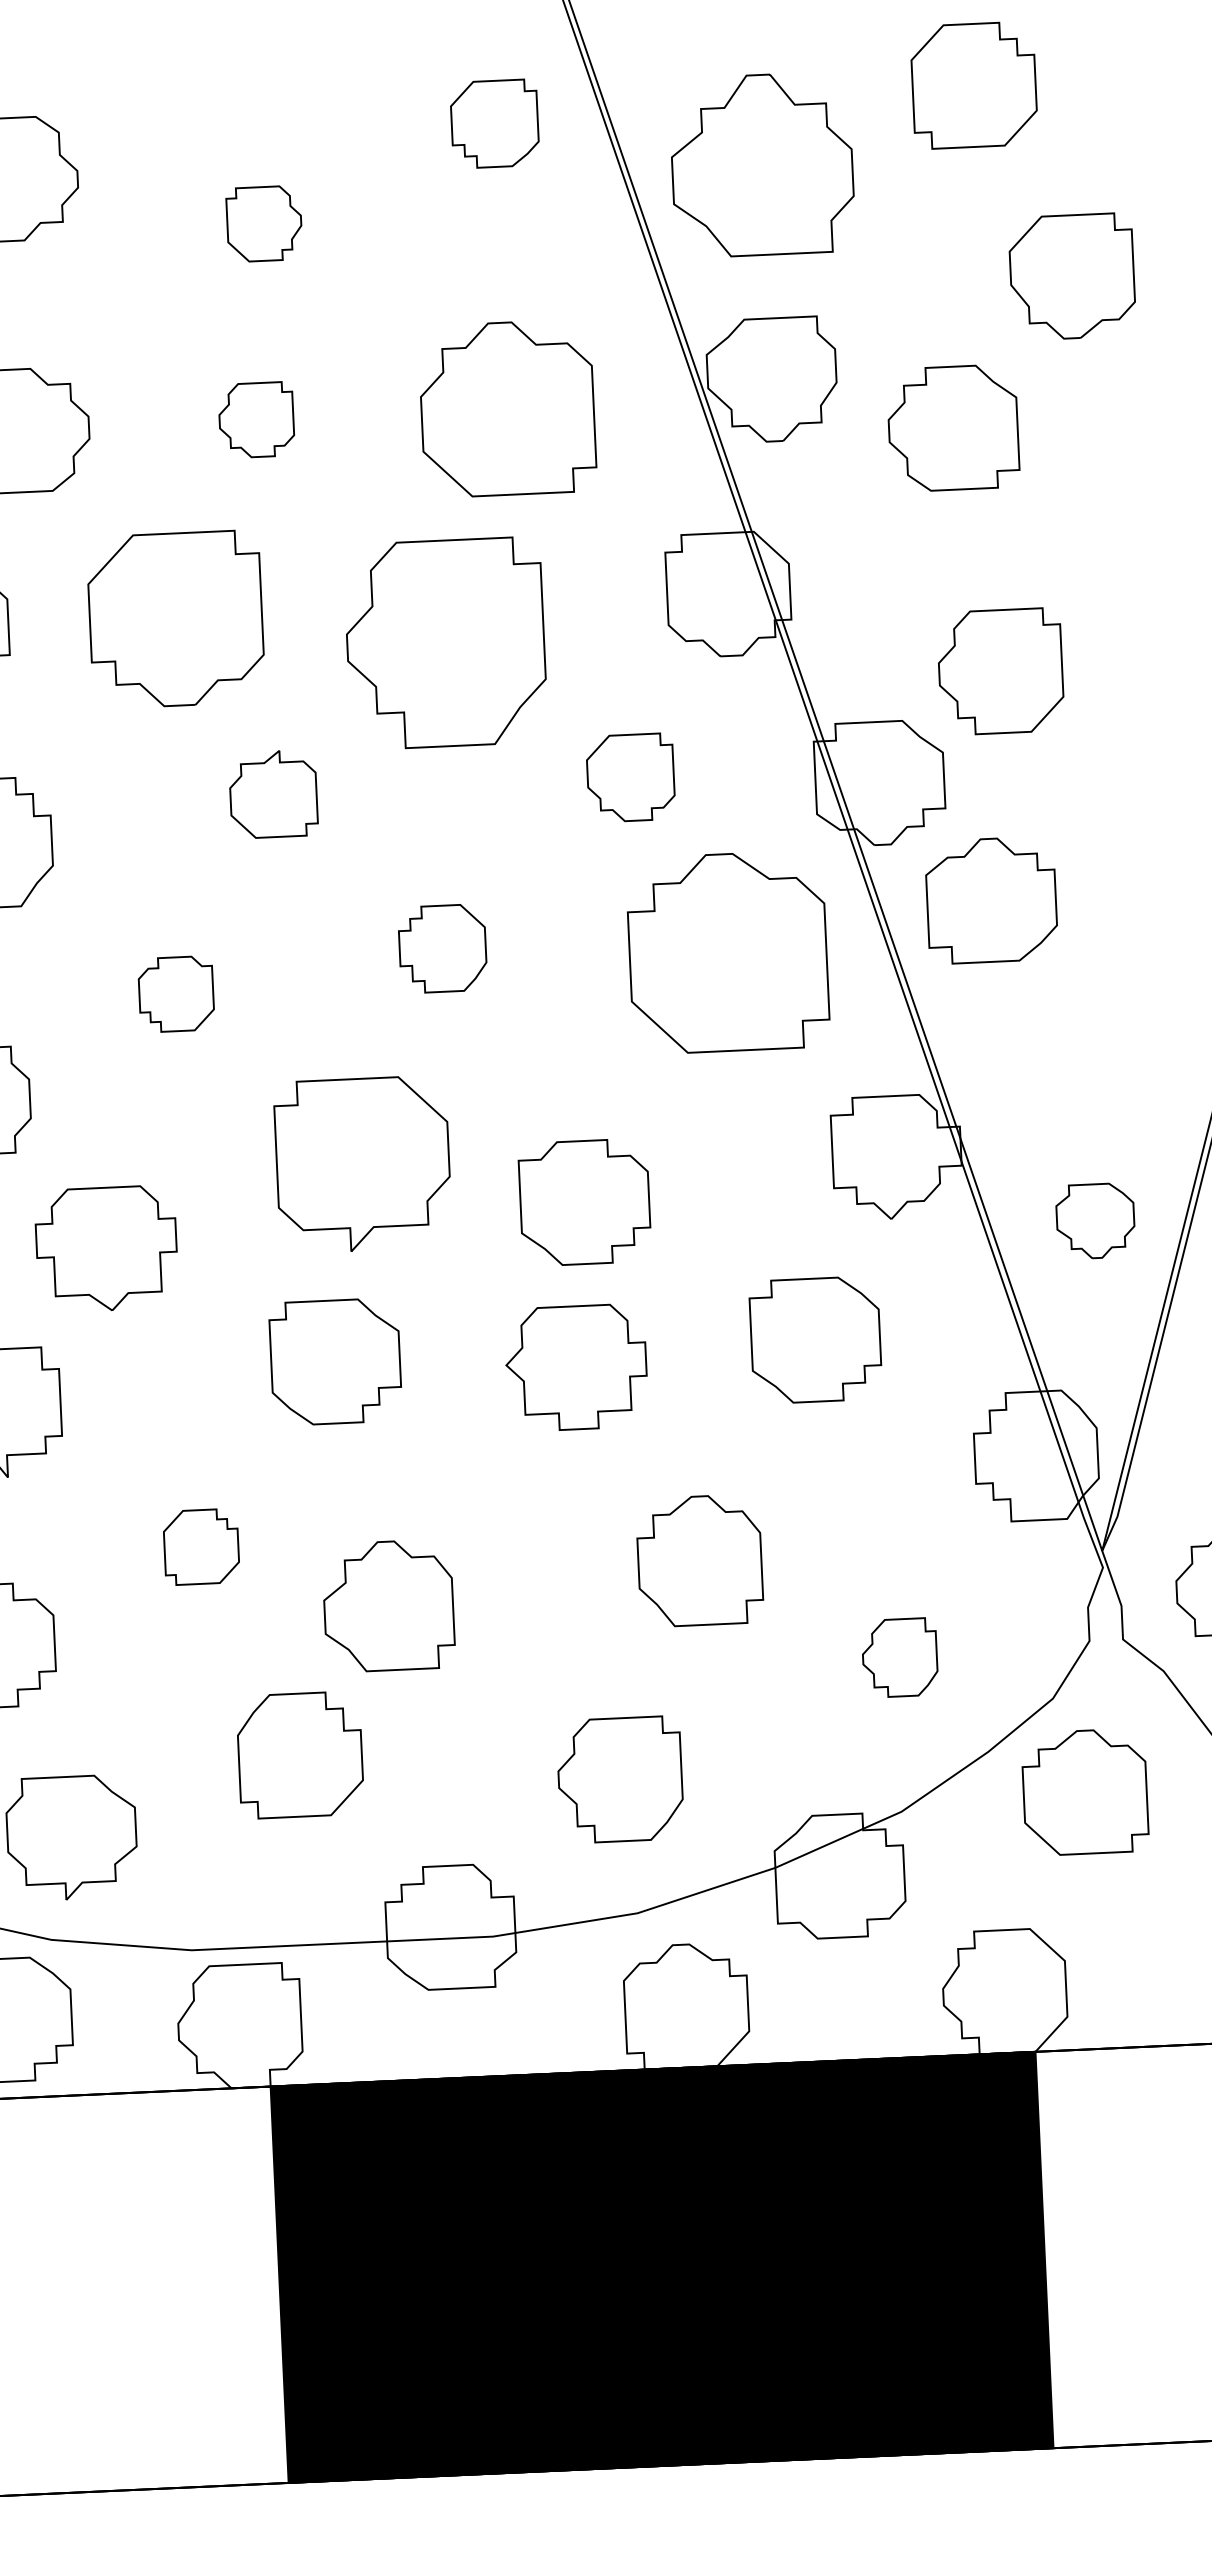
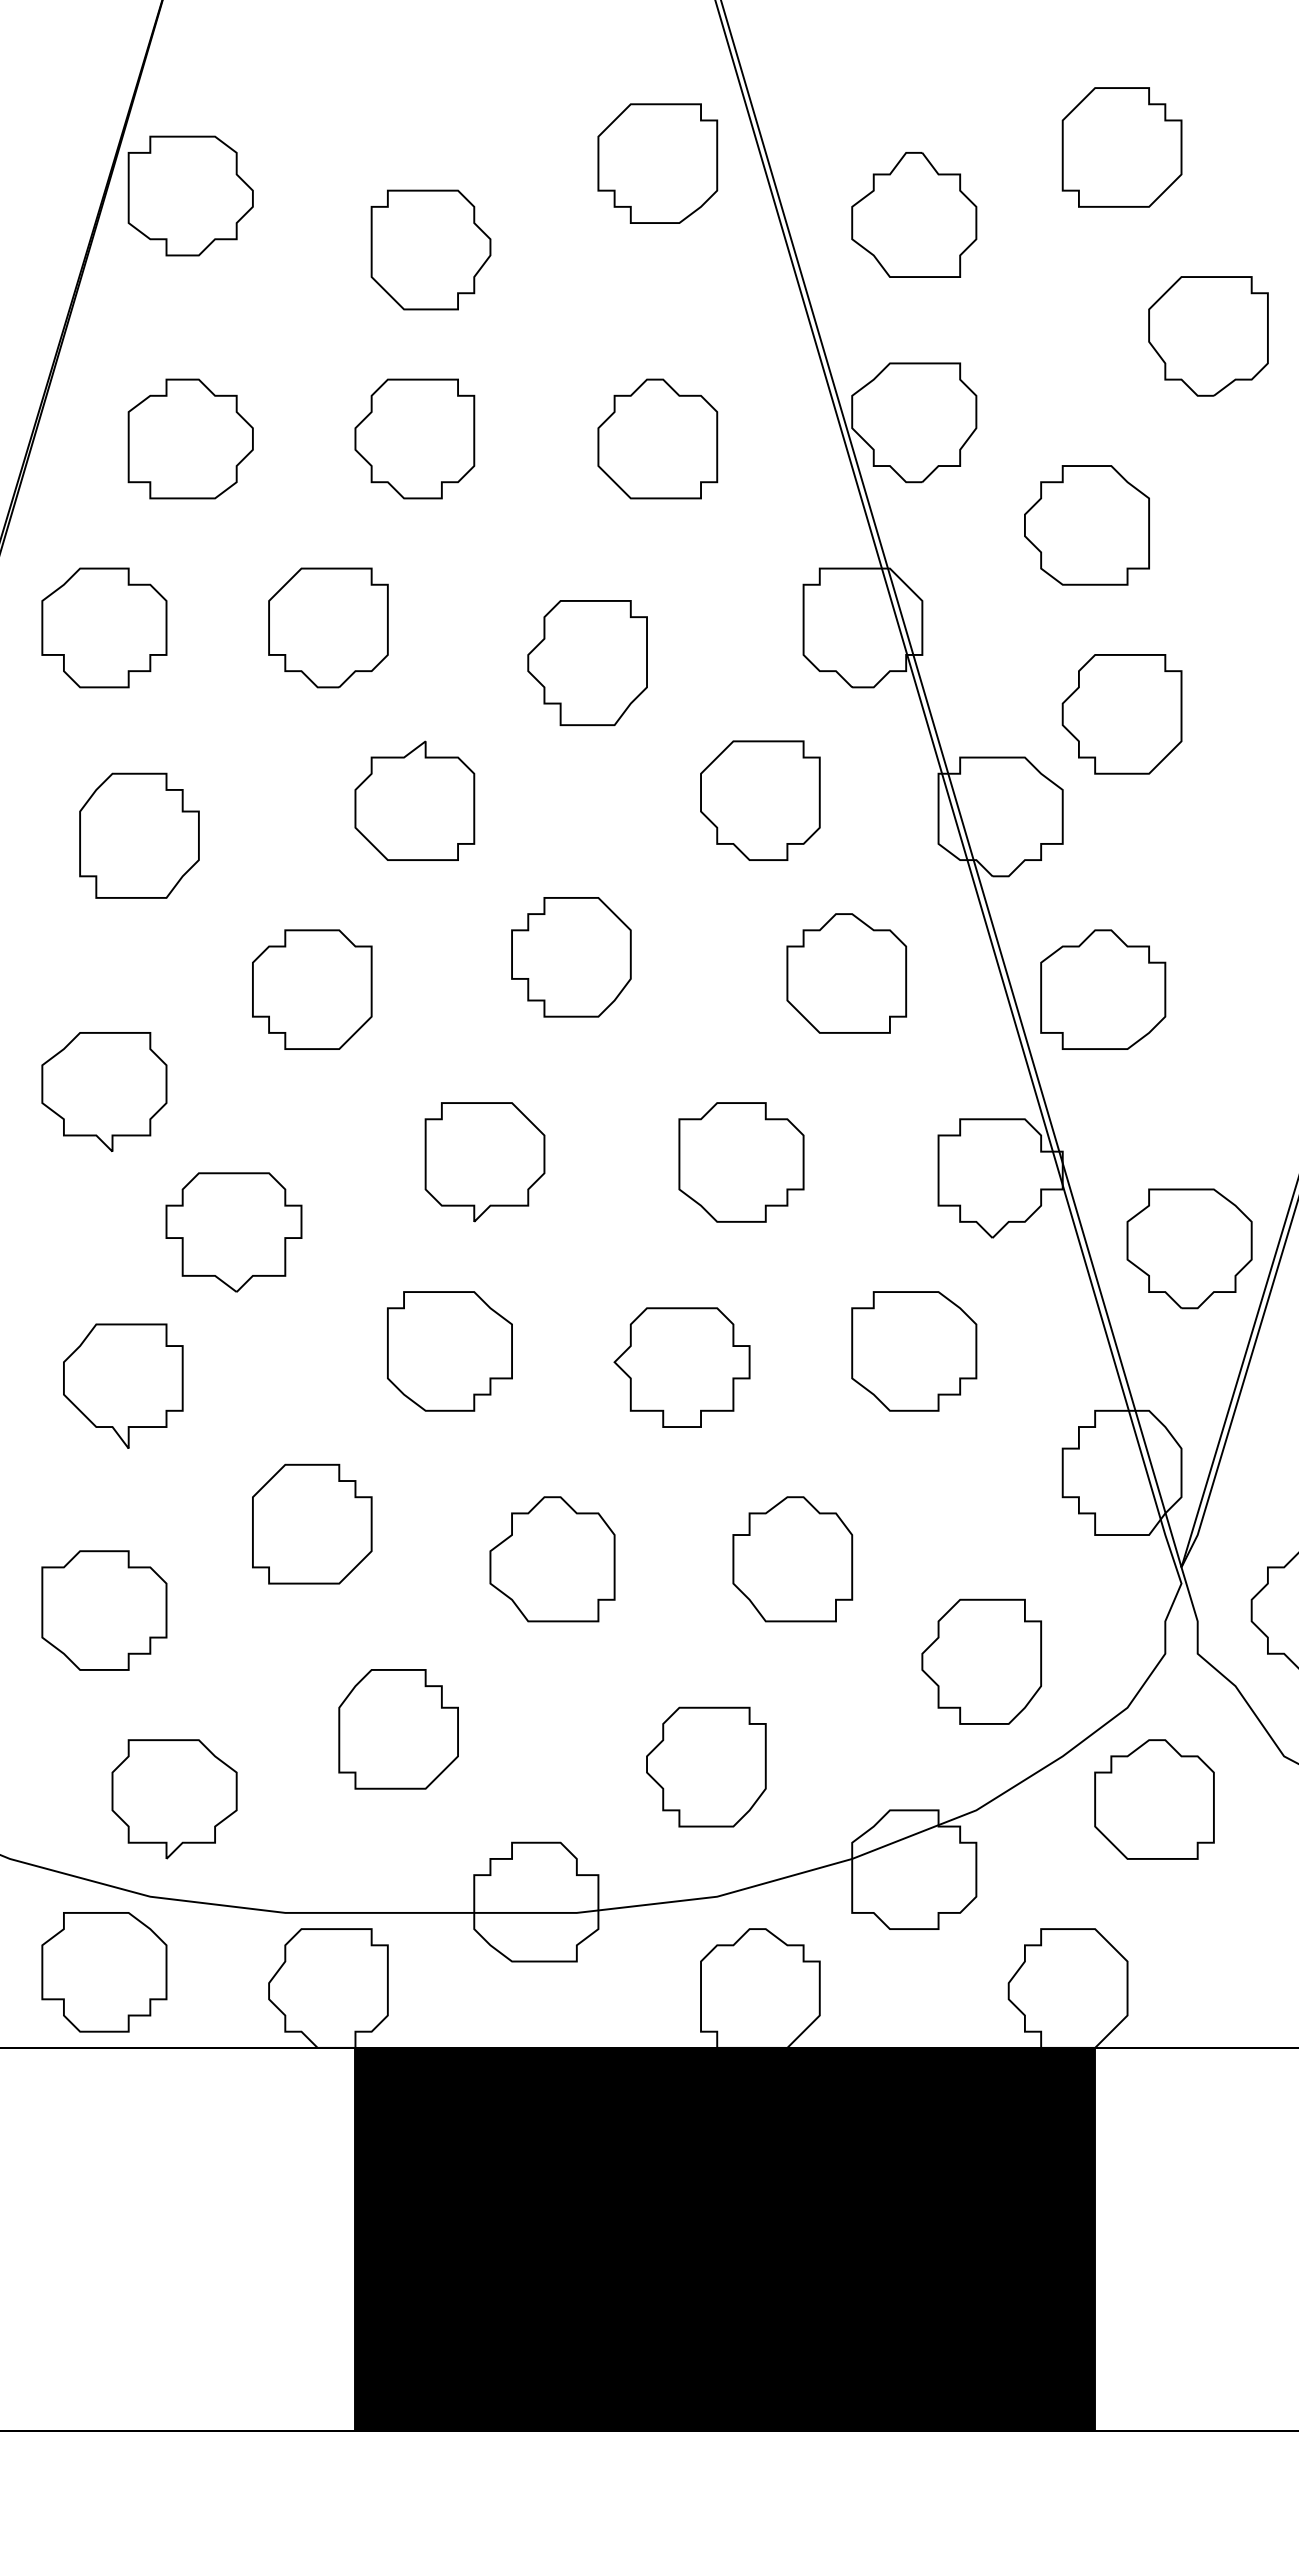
part: (494, 123) -> (657, 163), size x1.43
part: (762, 164) -> (914, 214), size x0.71
part: (263, 223) -> (430, 249), size x1.67
part: (507, 408) -> (657, 438), size x0.71
part: (256, 419) -> (414, 438), size x1.67
part: (952, 428) -> (1086, 525), moved
part: (176, 619) -> (328, 627), size x0.71
part: (445, 644) -> (587, 663), size x0.62
part: (630, 777) -> (760, 800), size x1.43
part: (273, 793) -> (414, 800), size x1.43
part: (991, 900) -> (1103, 989), moved
part: (442, 948) -> (571, 957), size x1.43
part: (727, 952) -> (846, 973), size x0.62
part: (176, 994) -> (312, 989), size x1.67
part: (362, 1164) -> (484, 1162), size x0.71
part: (584, 1202) -> (741, 1162), moved
part: (1095, 1220) -> (1189, 1248), size x1.67
part: (201, 1546) -> (312, 1523), size x1.67
part: (388, 1606) -> (552, 1559), moved
part: (899, 1657) -> (981, 1661), size x1.67

